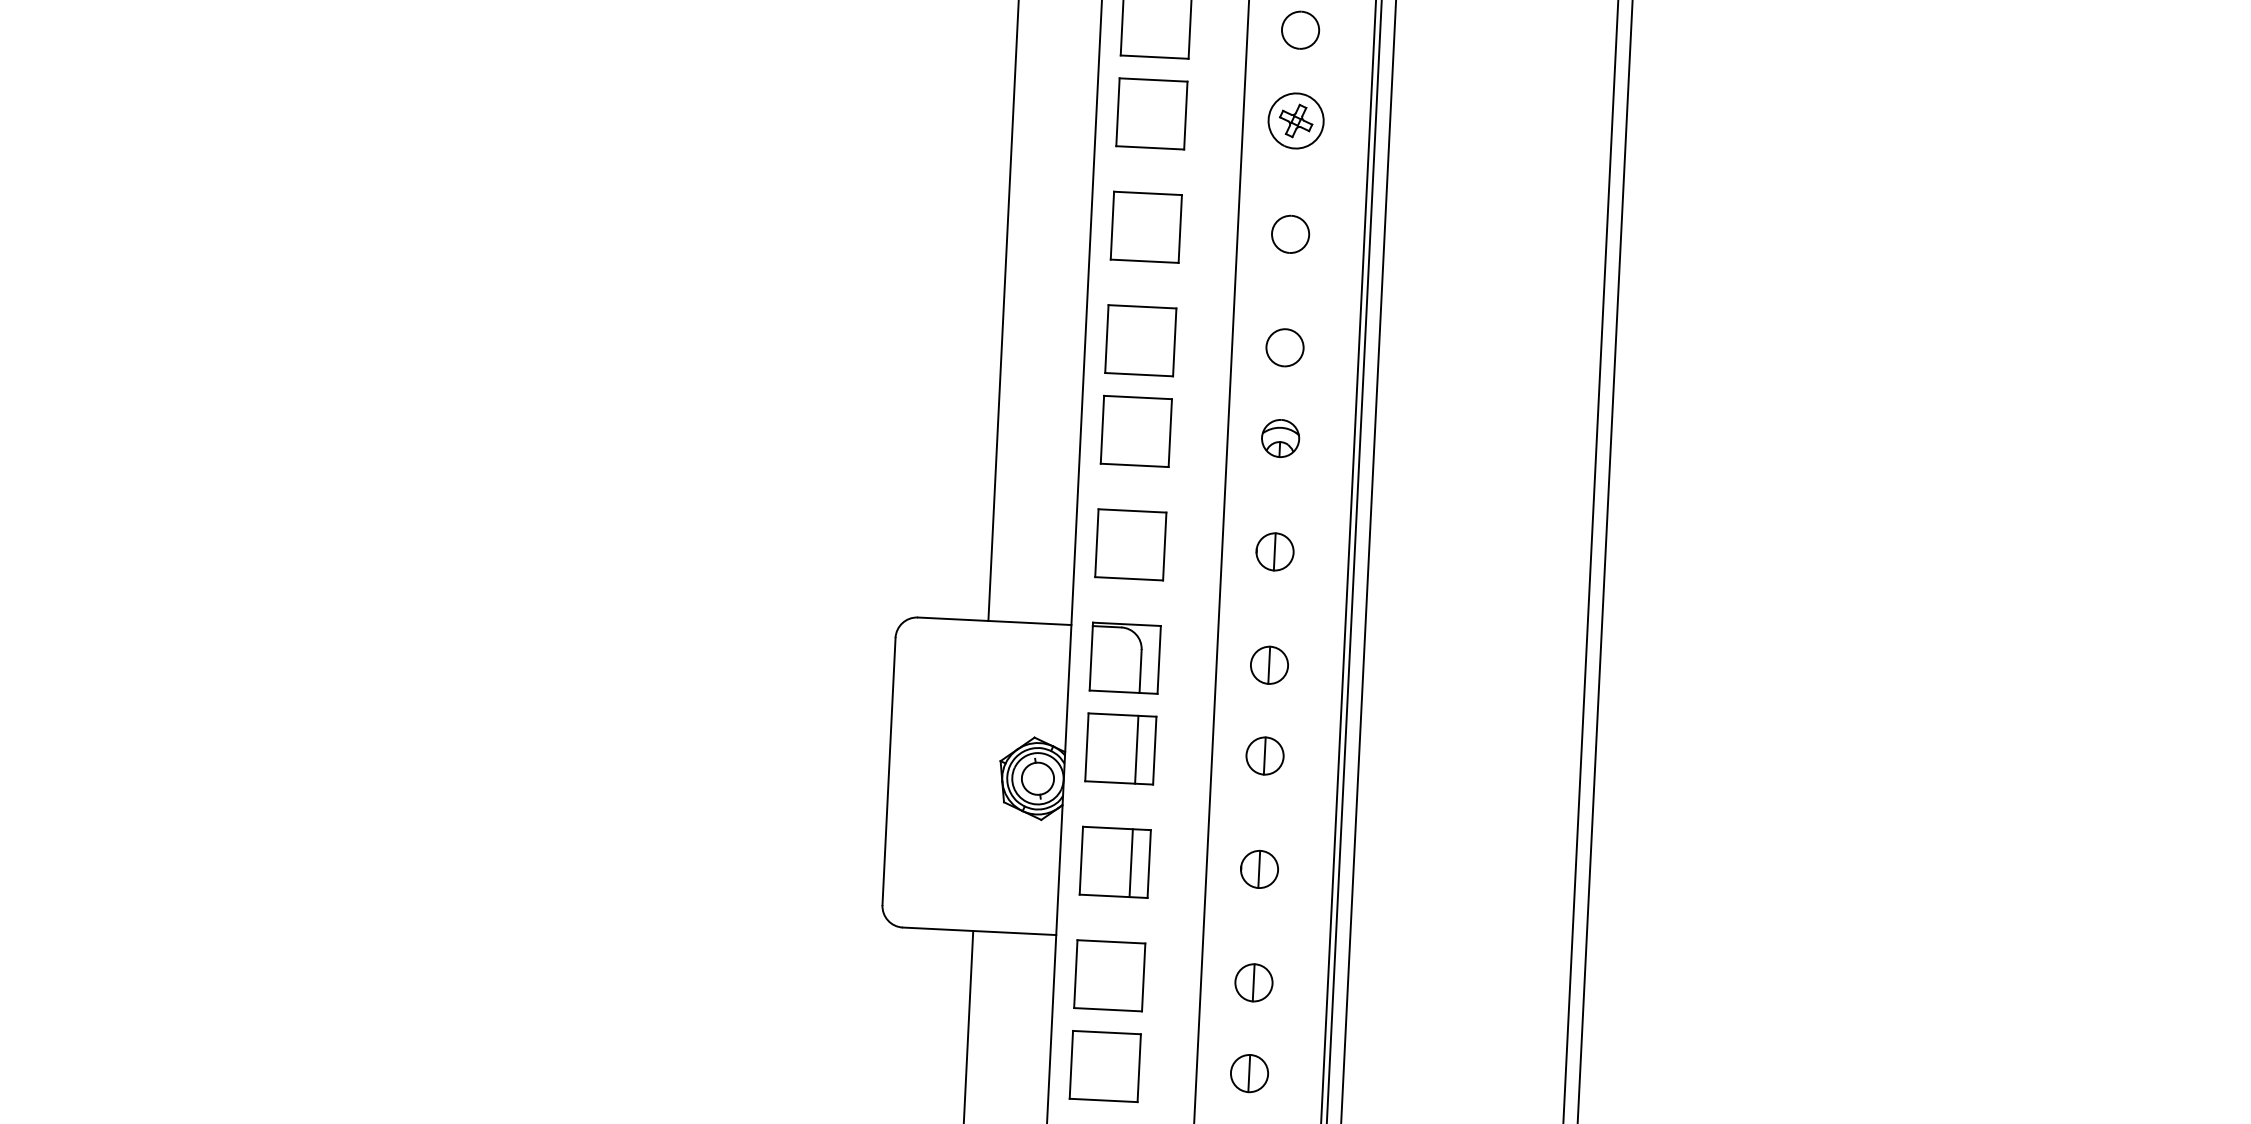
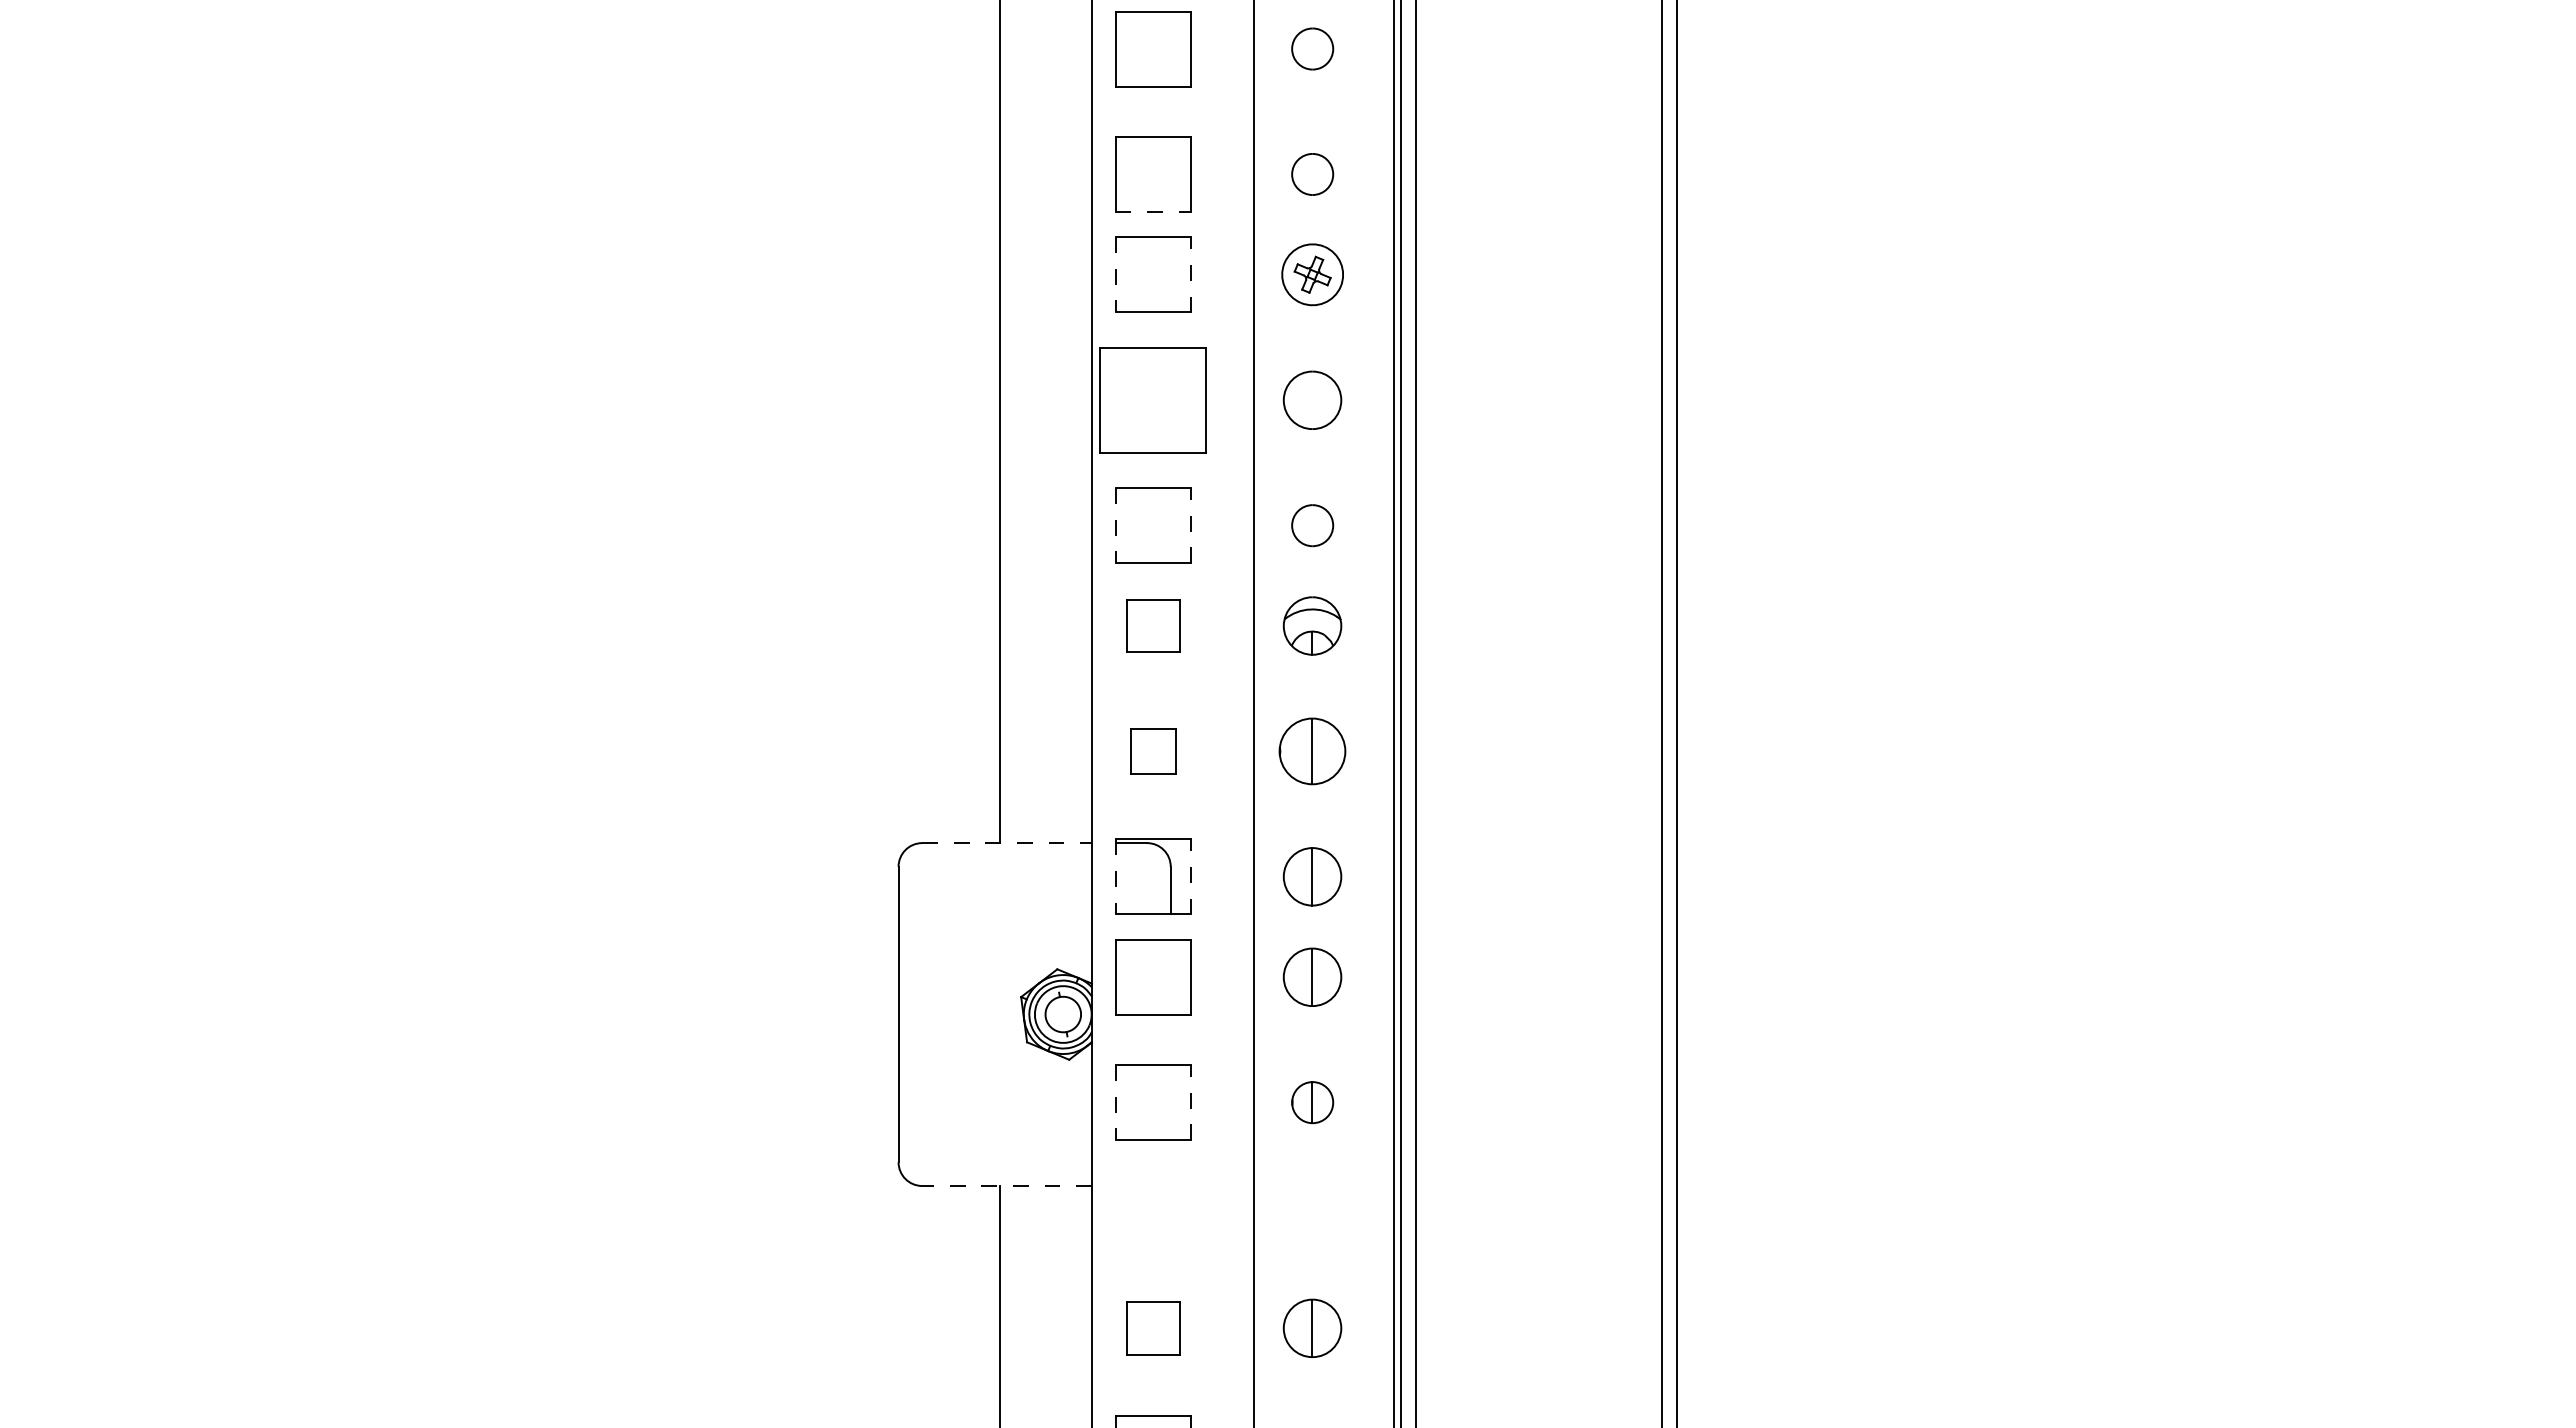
line: (1154, 57) -> (1153, 212), solid -> dashed
line: (1117, 111) -> (1115, 274), solid -> dashed
line: (1185, 115) -> (1190, 274), solid -> dashed
part: (1146, 227) -> (1153, 400), size x1.4
part: (1290, 233) -> (1312, 399), size x1.4
line: (1106, 338) -> (1115, 525), solid -> dashed
line: (1174, 342) -> (1190, 525), solid -> dashed
part: (1136, 431) -> (1153, 625), size x0.7
part: (1280, 438) -> (1312, 625), size x1.4
part: (1131, 544) -> (1153, 751), size x0.6
part: (1274, 551) -> (1312, 751), size x1.6
line: (995, 621) -> (1007, 843), solid -> dashed
line: (1091, 656) -> (1115, 876), solid -> dashed
line: (1159, 659) -> (1190, 876), solid -> dashed
part: (1269, 664) -> (1312, 876), size x1.4
line: (1136, 749) -> (1170, 976), removed
part: (1264, 755) -> (1312, 976), size x1.4
line: (1081, 860) -> (1115, 1102), solid -> dashed
line: (1130, 863) -> (1170, 1102), removed
line: (1149, 863) -> (1190, 1102), solid -> dashed
line: (979, 931) -> (1007, 1186), solid -> dashed
part: (1110, 976) -> (1153, 1228), removed
part: (1253, 982) -> (1312, 1227), removed
part: (1105, 1066) -> (1153, 1328), size x0.7
part: (1249, 1073) -> (1312, 1328), size x1.4

